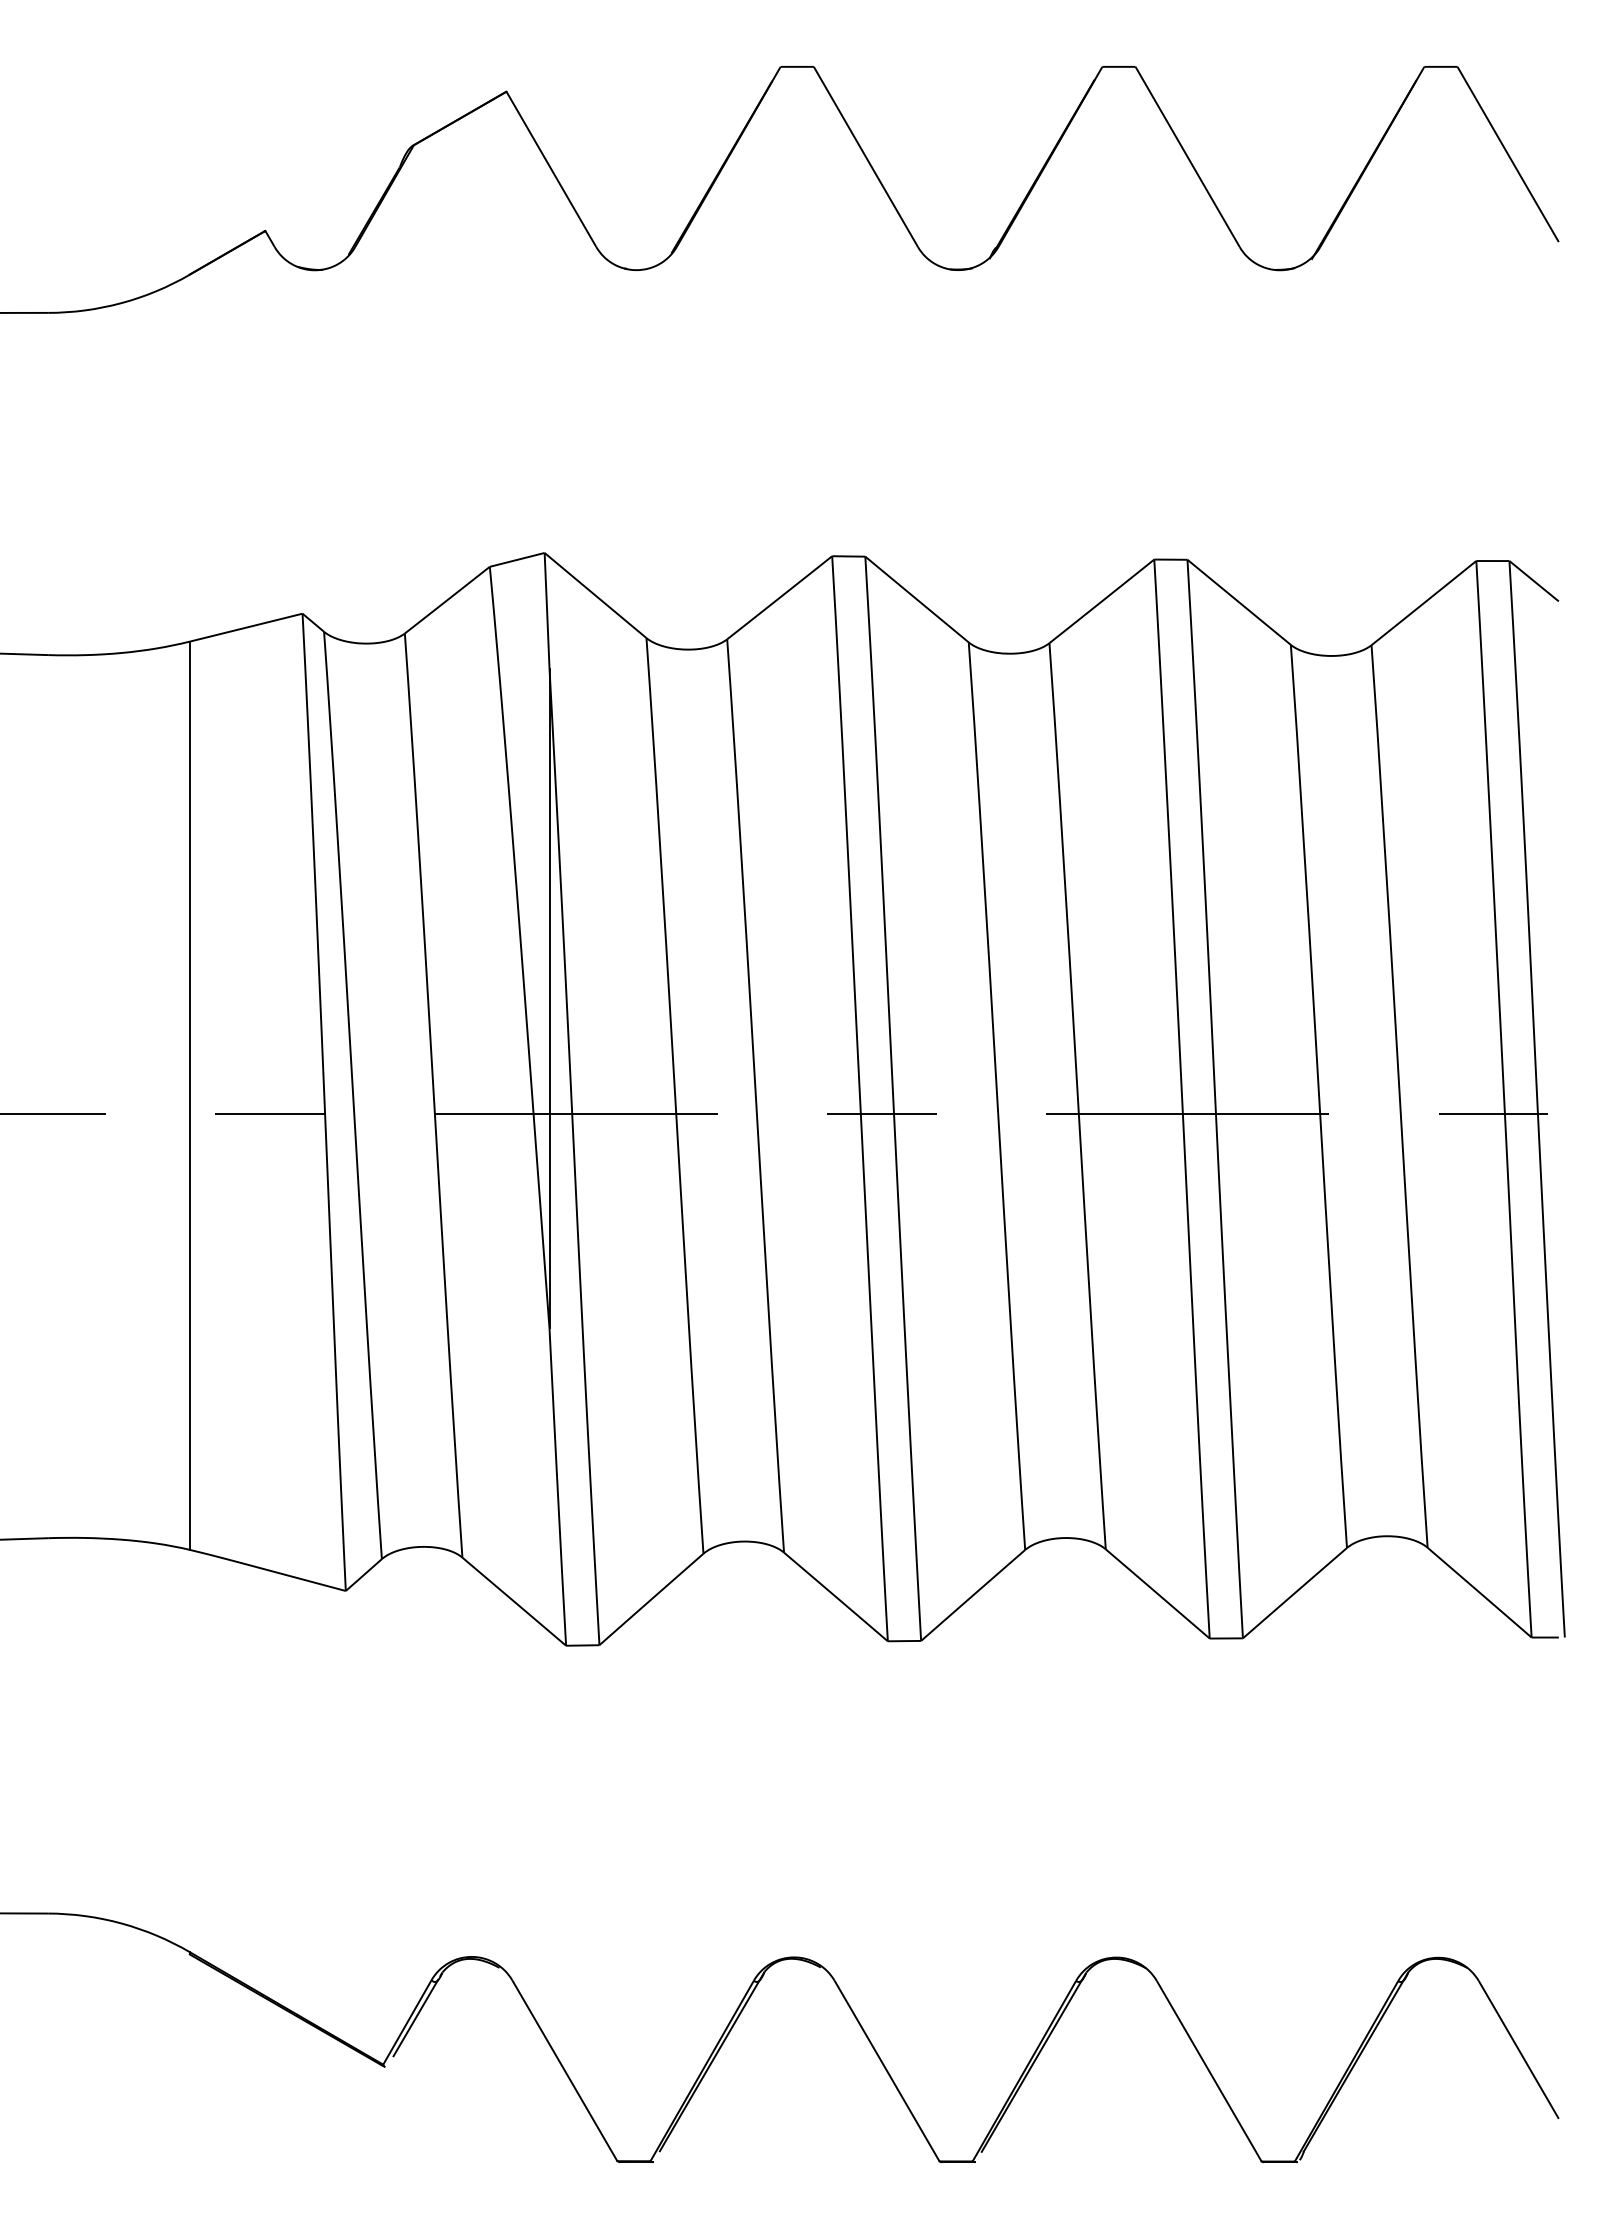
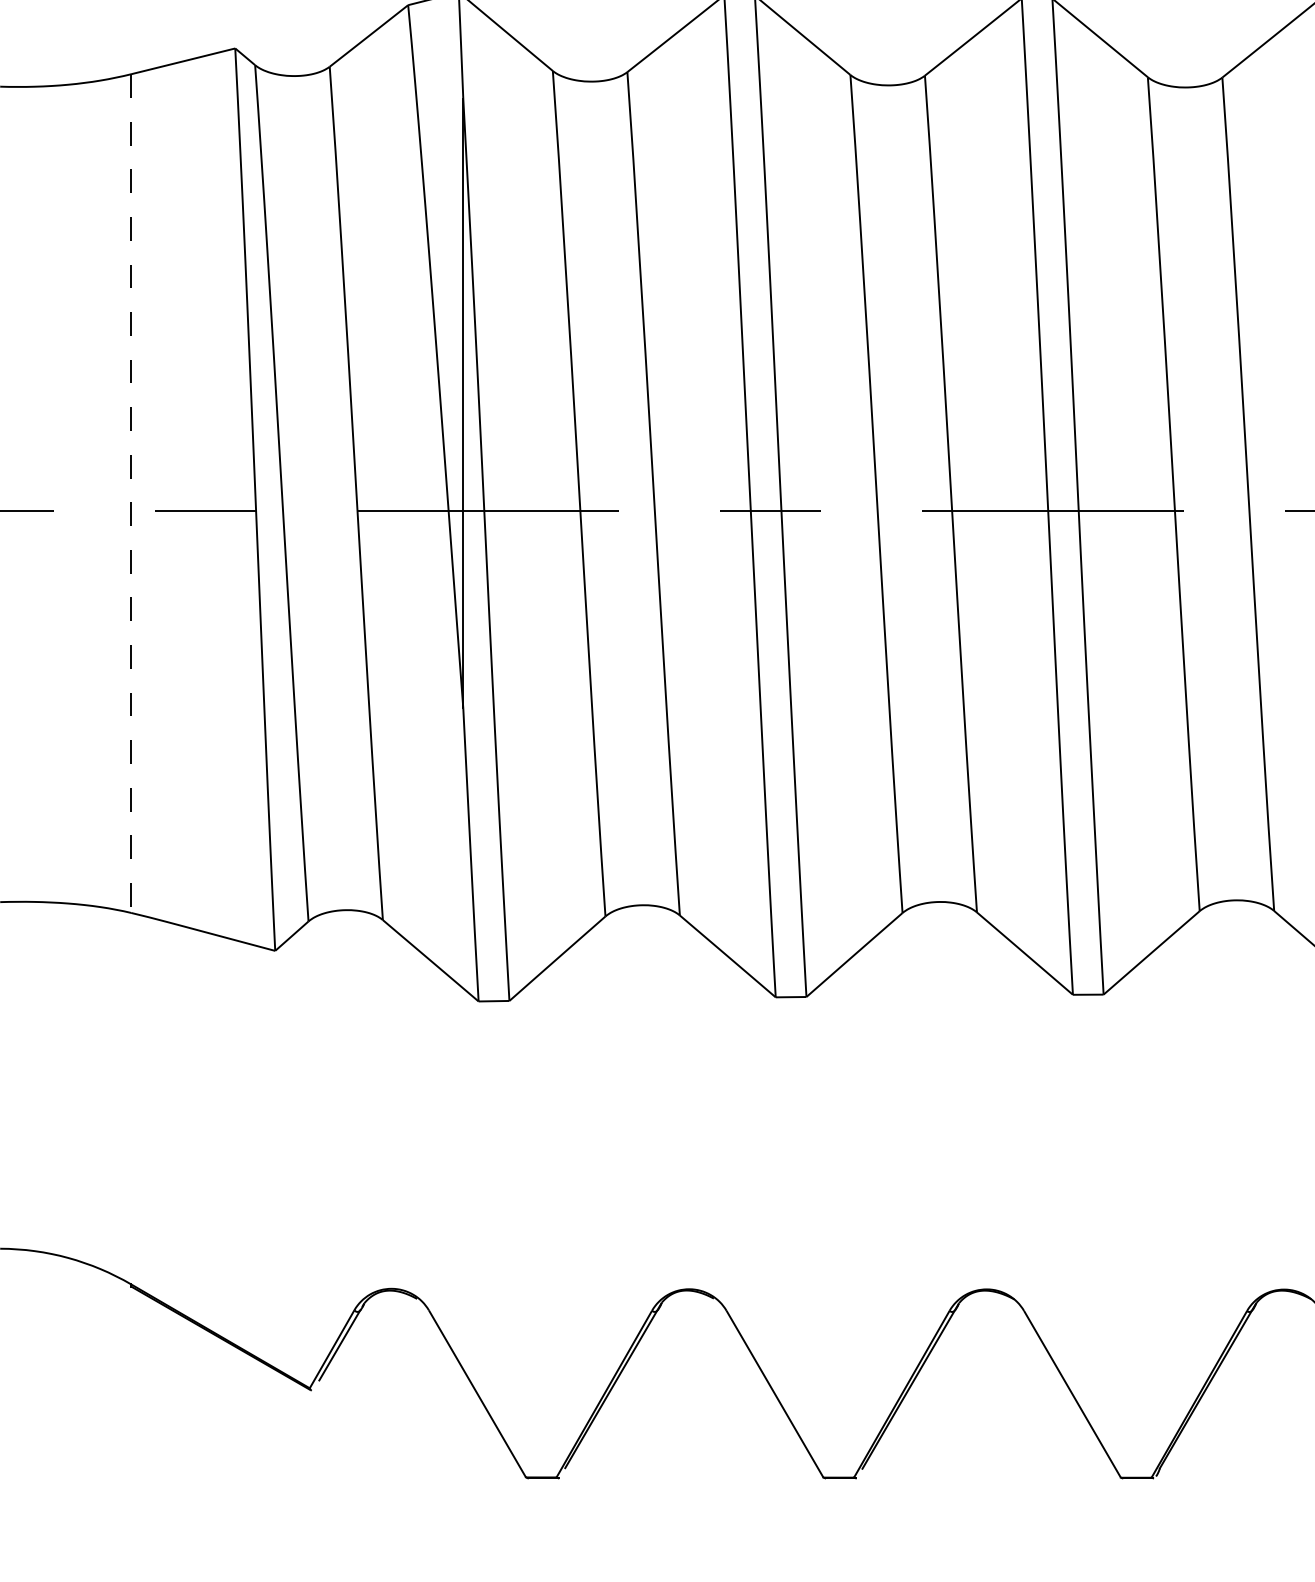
line: (189, 1096) -> (130, 494), solid -> dashed

